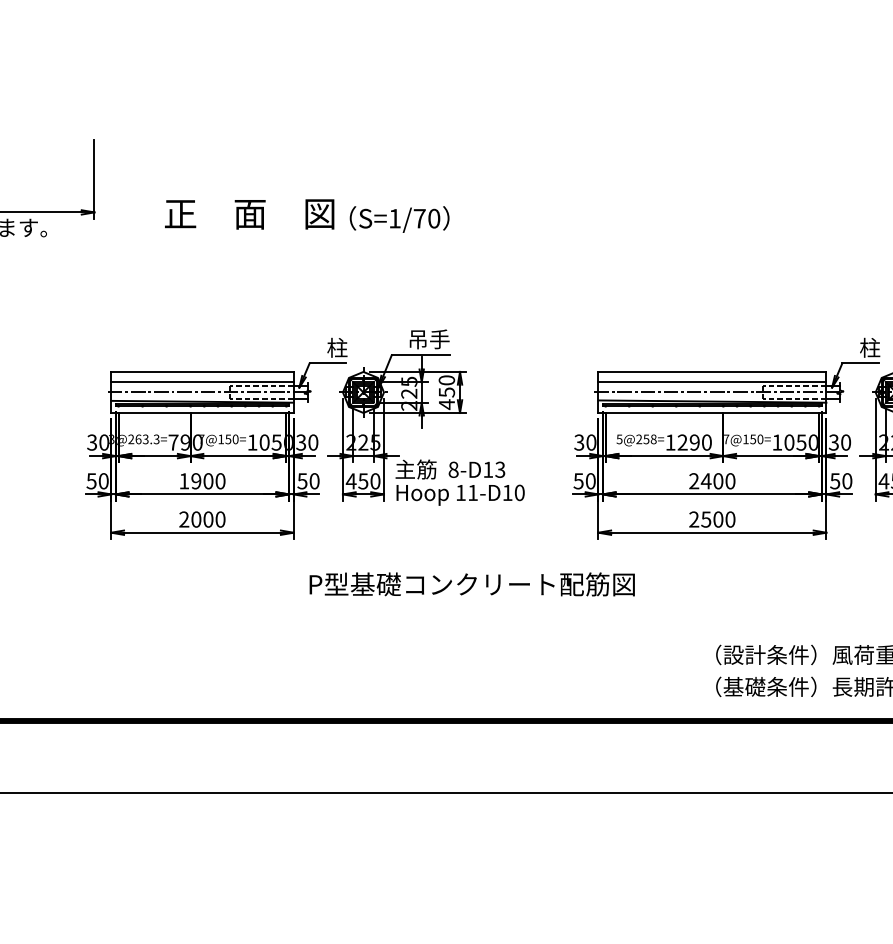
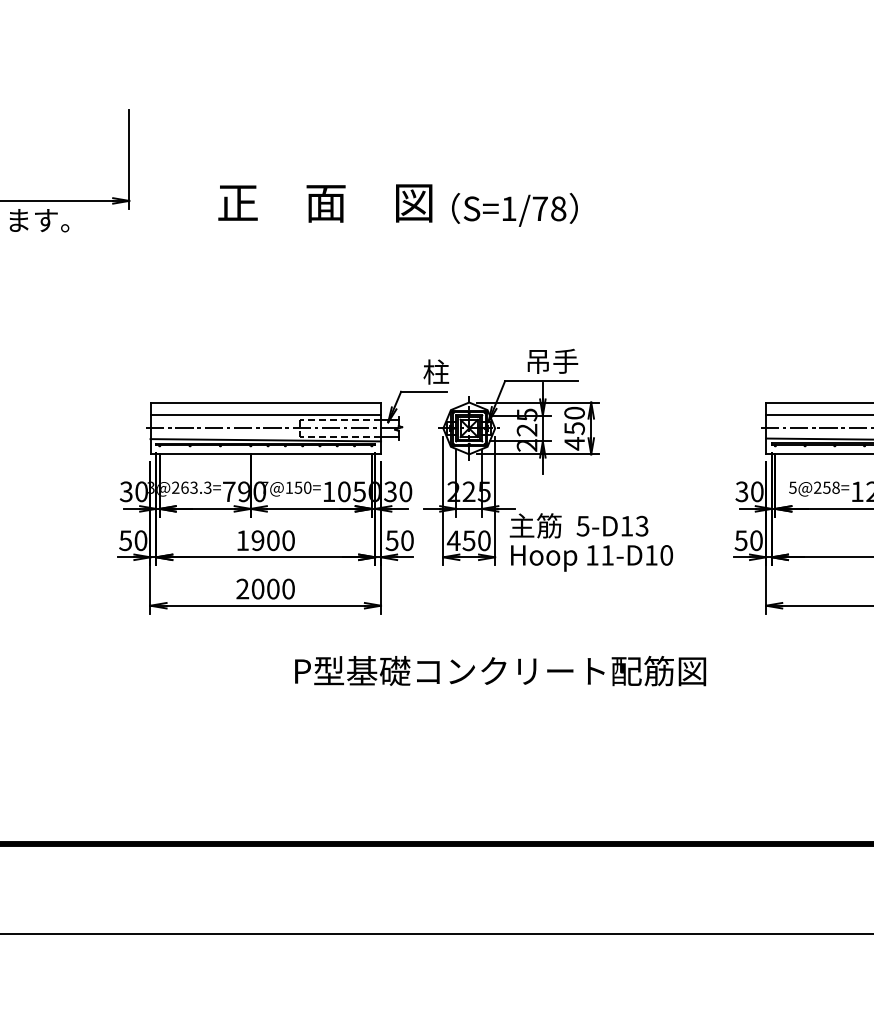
text: (434, 218) -> (558, 208), S=1/70 -> S=1/78
text: (453, 469) -> (582, 525), 8-D13 -> 5-D13
text: (471, 584) -> (499, 671), moved

